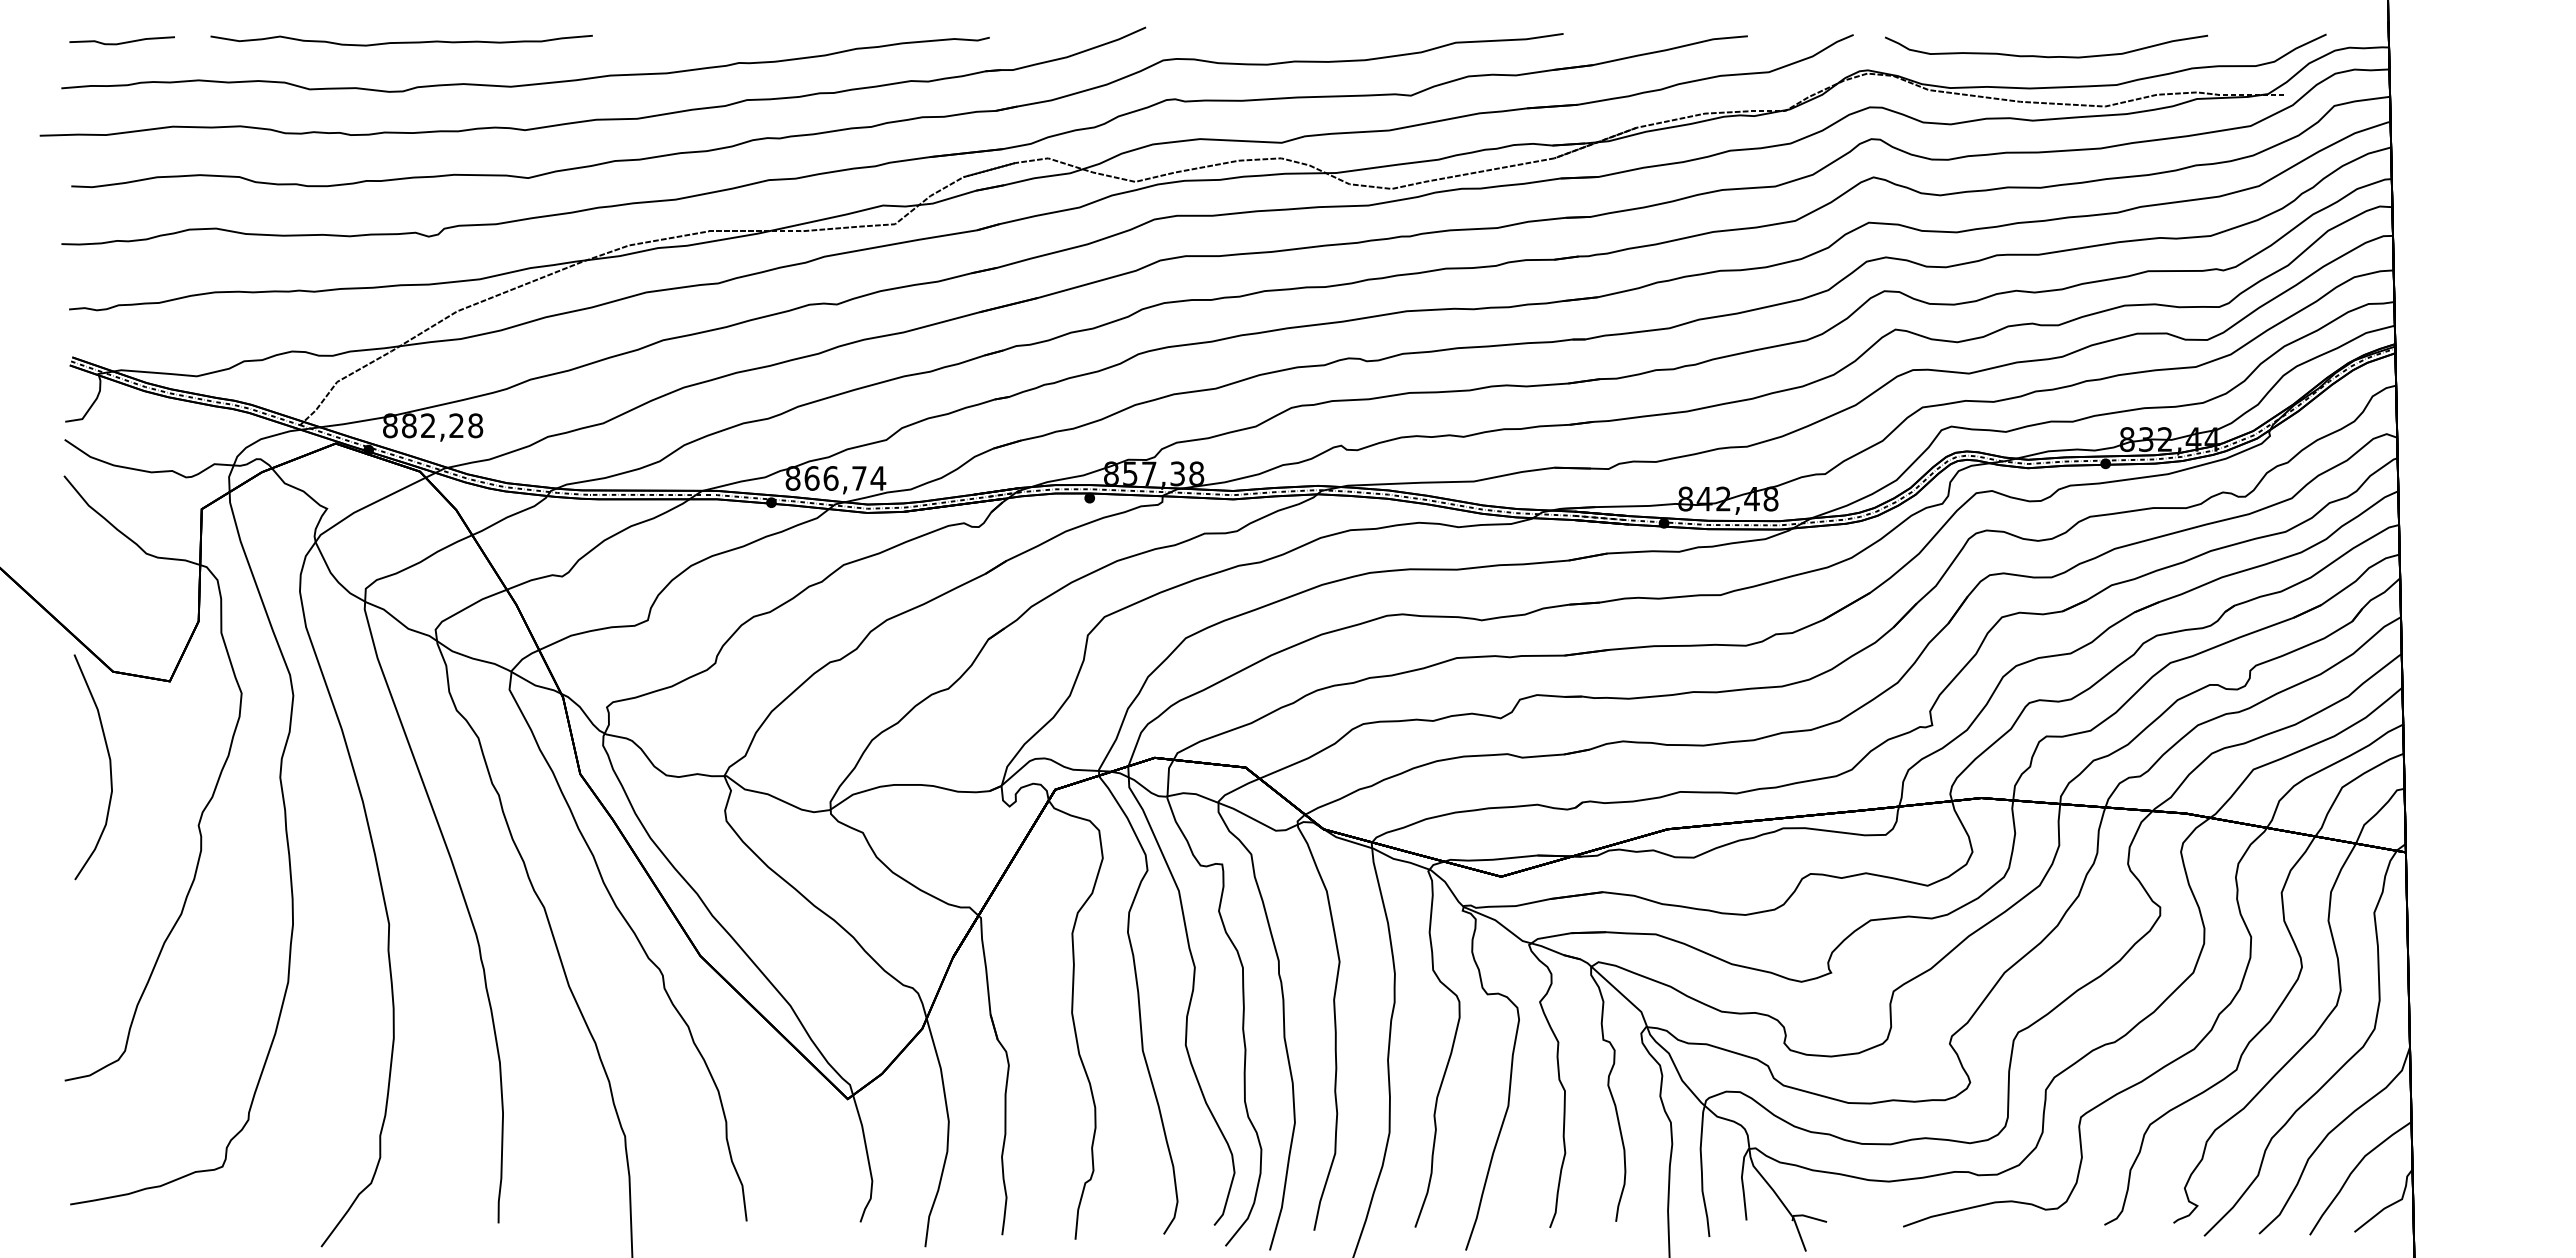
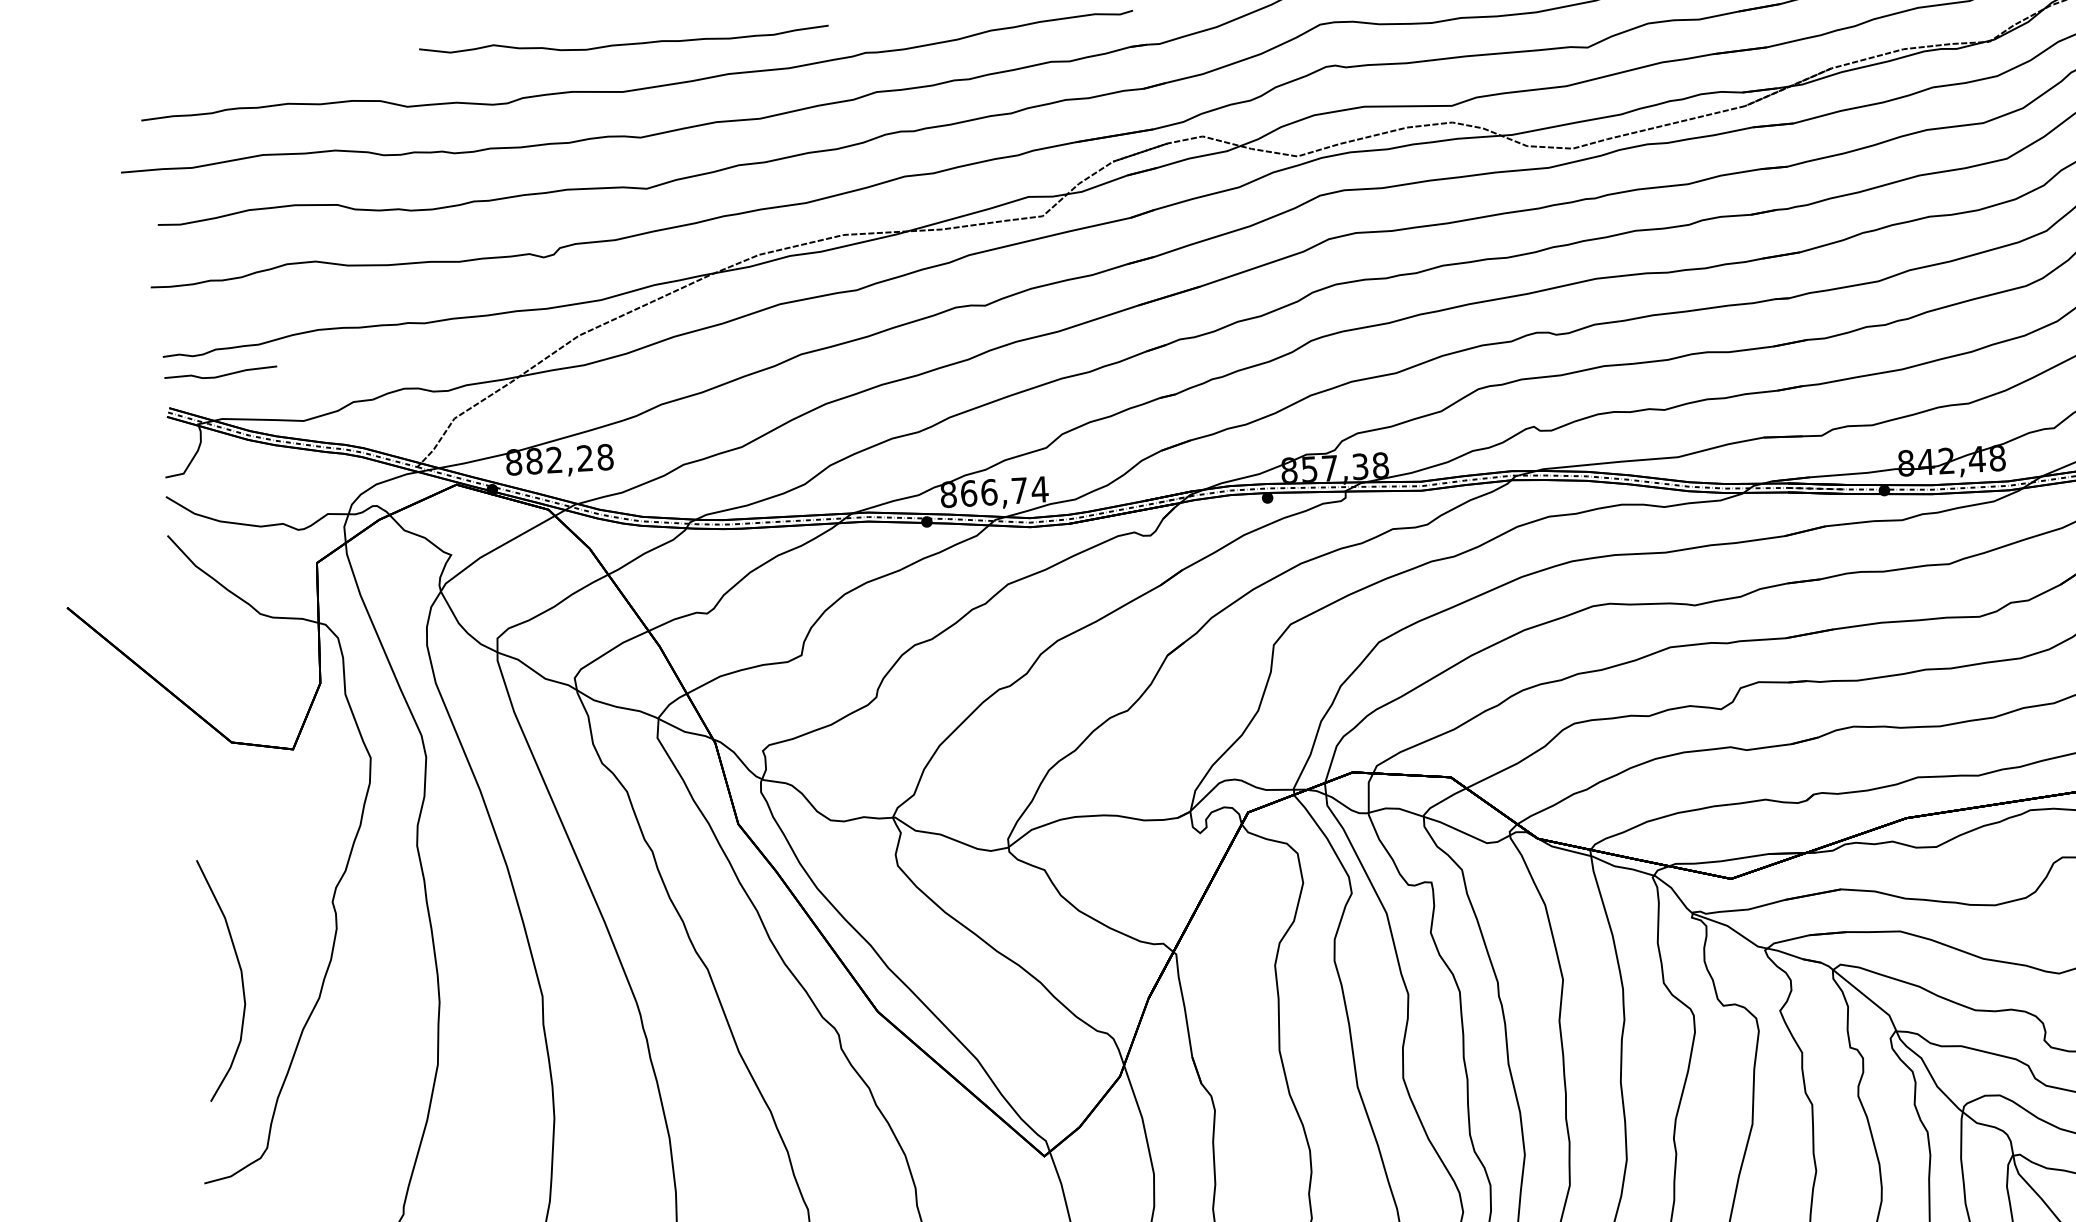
curve: (401, 41) -> (623, 43), moved
curve: (121, 42) -> (220, 375), moved
curve: (109, 767) -> (241, 979), moved

